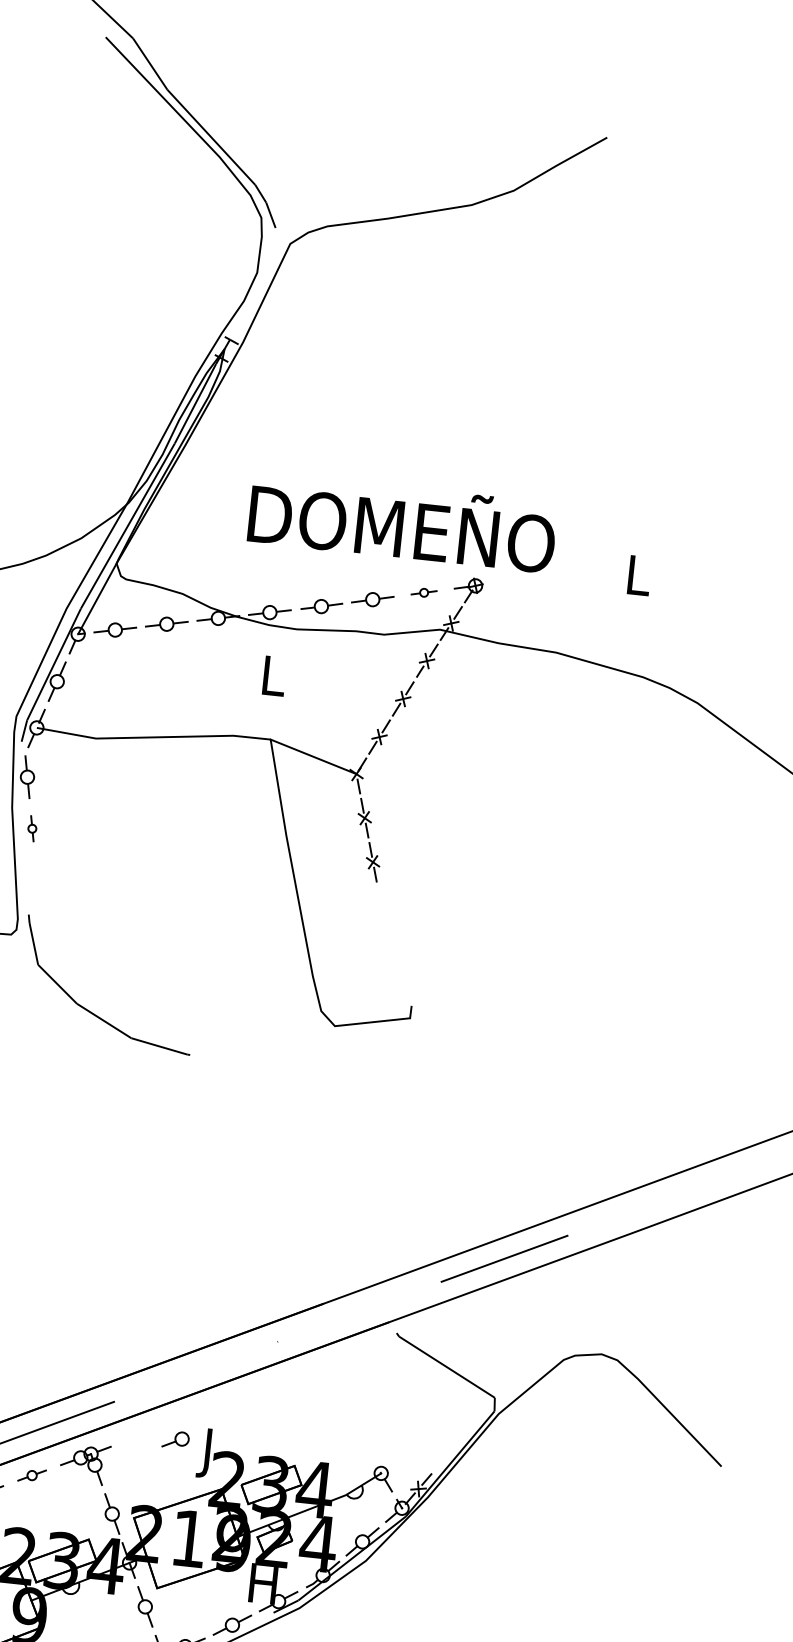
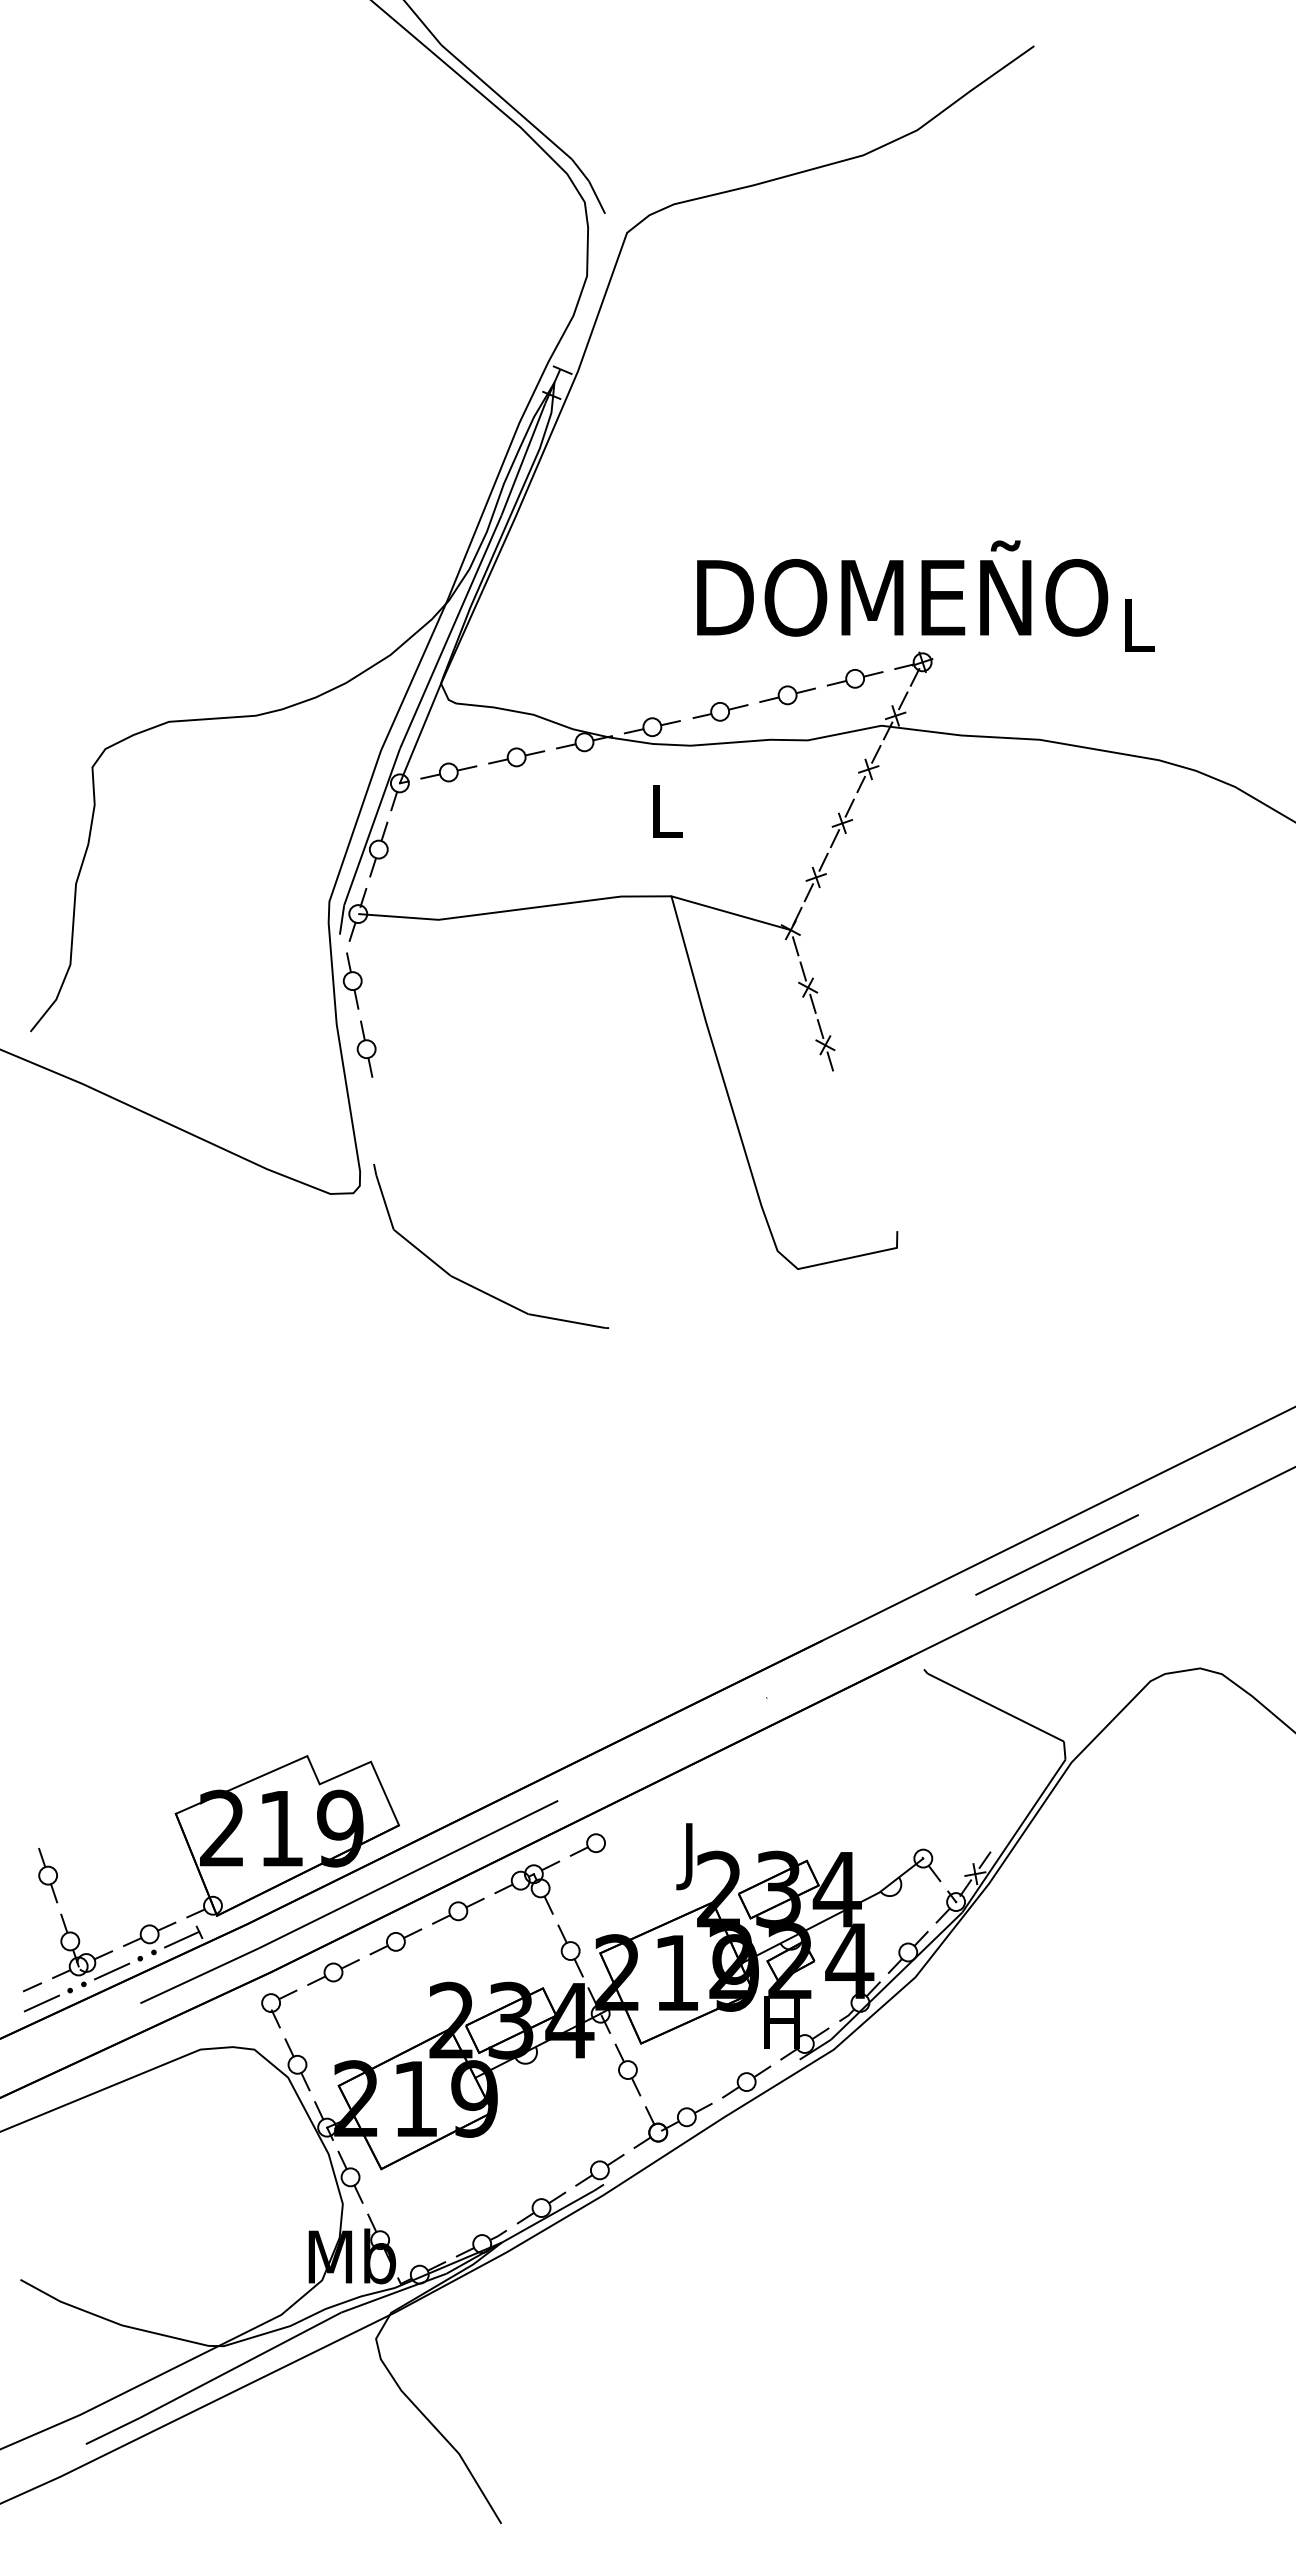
text: (402, 522) -> (902, 588), moved
part: (423, 592) -> (854, 678), size x1.67
part: (32, 828) -> (366, 1048), size x1.67
part: (175, 1439) -> (587, 1844), moved
part: (32, 1475) -> (458, 1910), size x1.43

